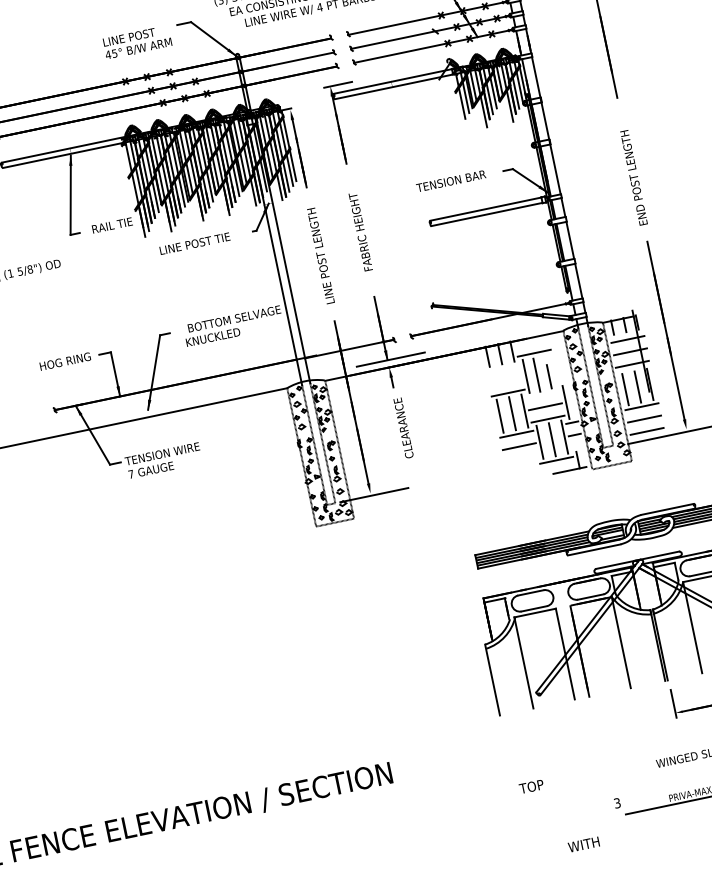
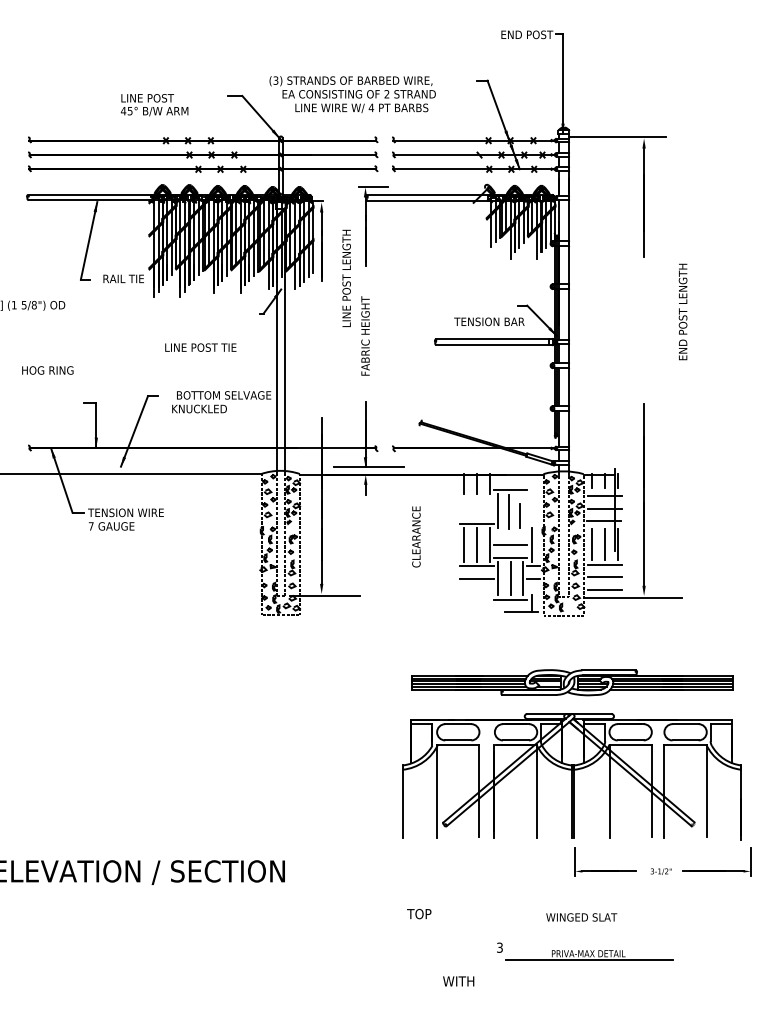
text: (137, 43) -> (154, 105), moved
text: (633, 177) -> (682, 311), moved
text: (451, 180) -> (489, 321), moved
text: (194, 243) -> (200, 347), moved
text: (320, 255) -> (346, 277), moved
text: (65, 361) -> (47, 370), moved
text: (403, 427) -> (416, 536), moved

